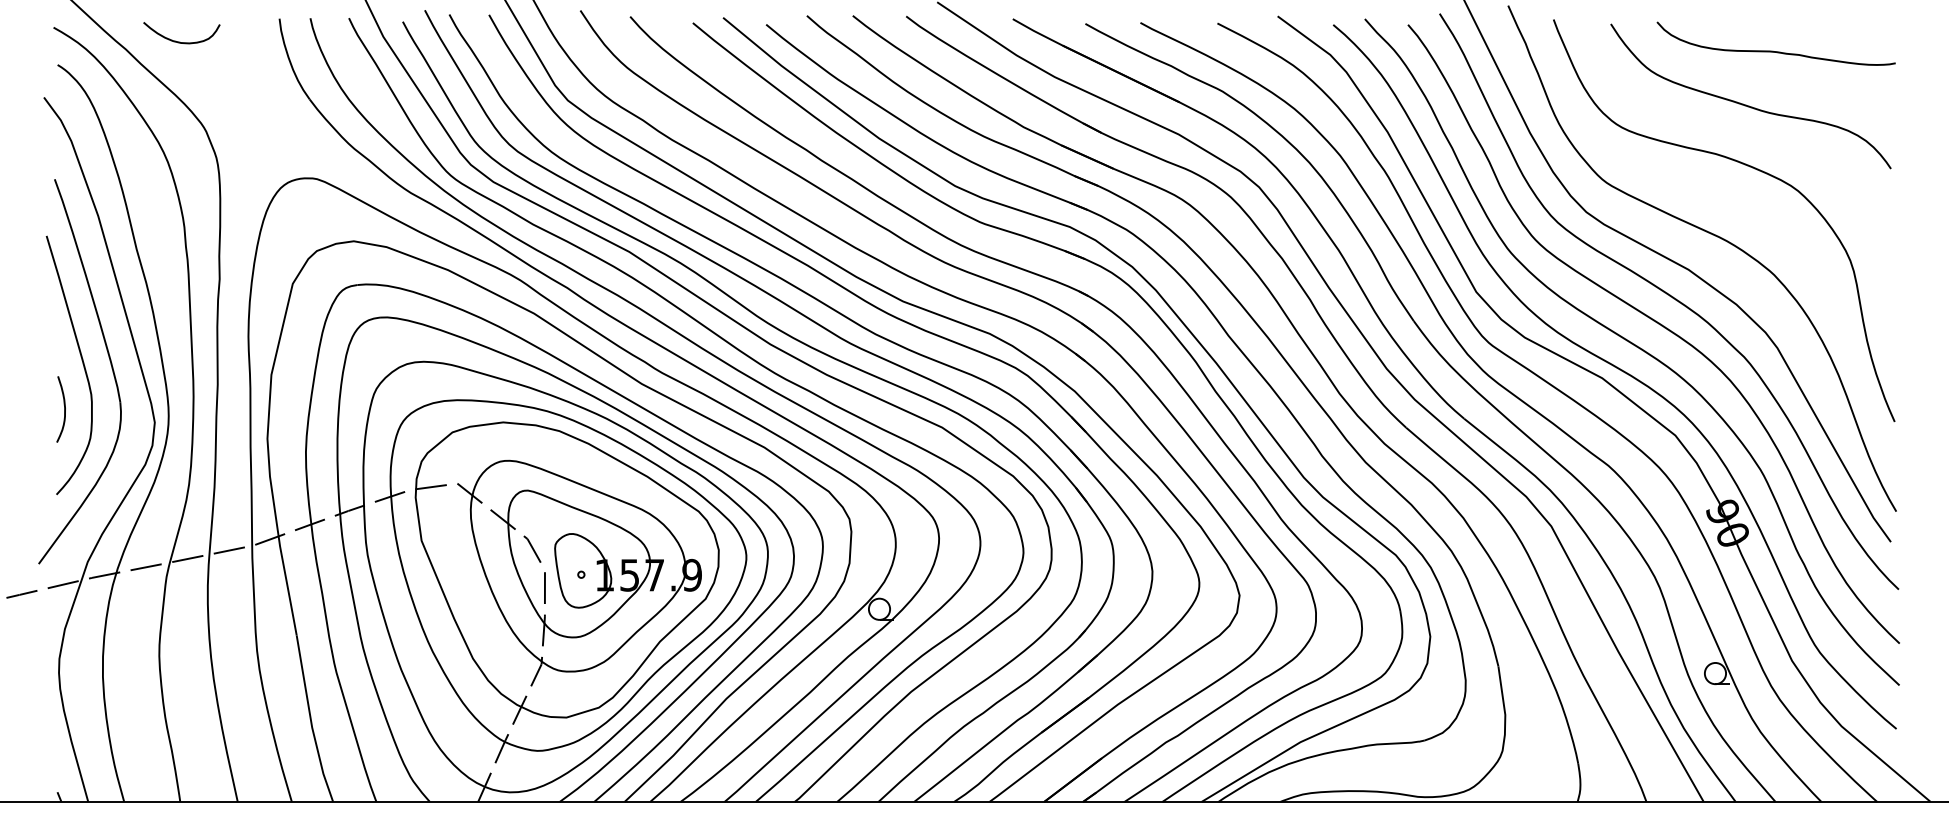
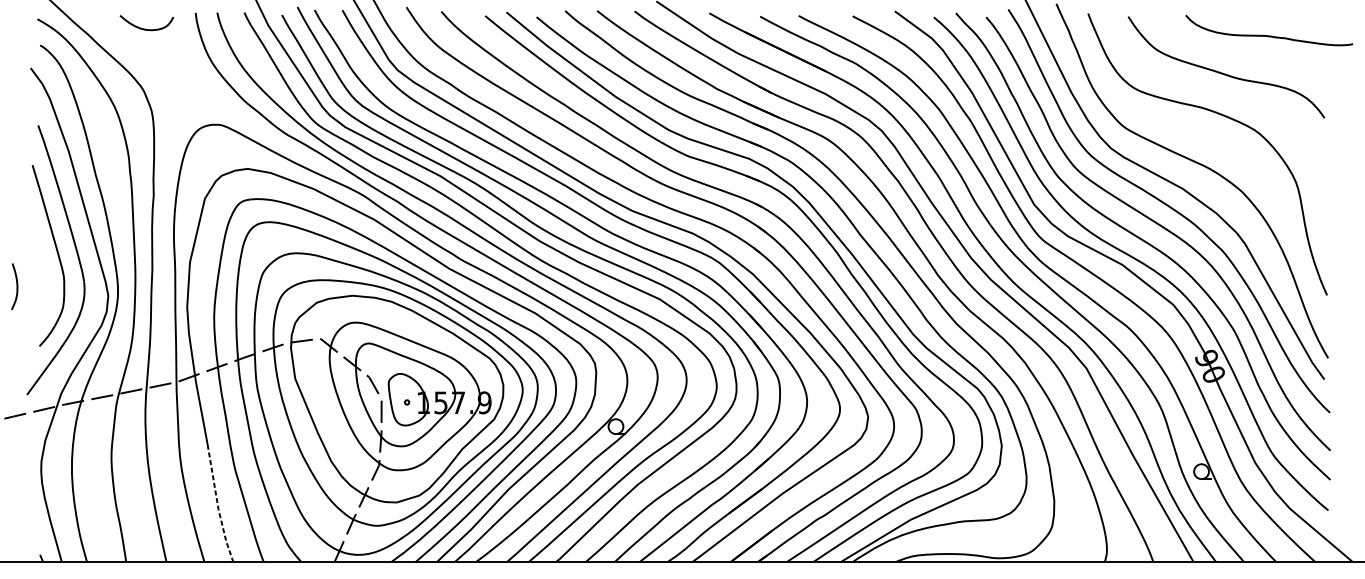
curve: (180, 41) -> (145, 28), moved
curve: (1773, 50) -> (1267, 35), moved
curve: (64, 409) -> (17, 286), moved
line: (311, 720) -> (218, 504), solid -> dashed

